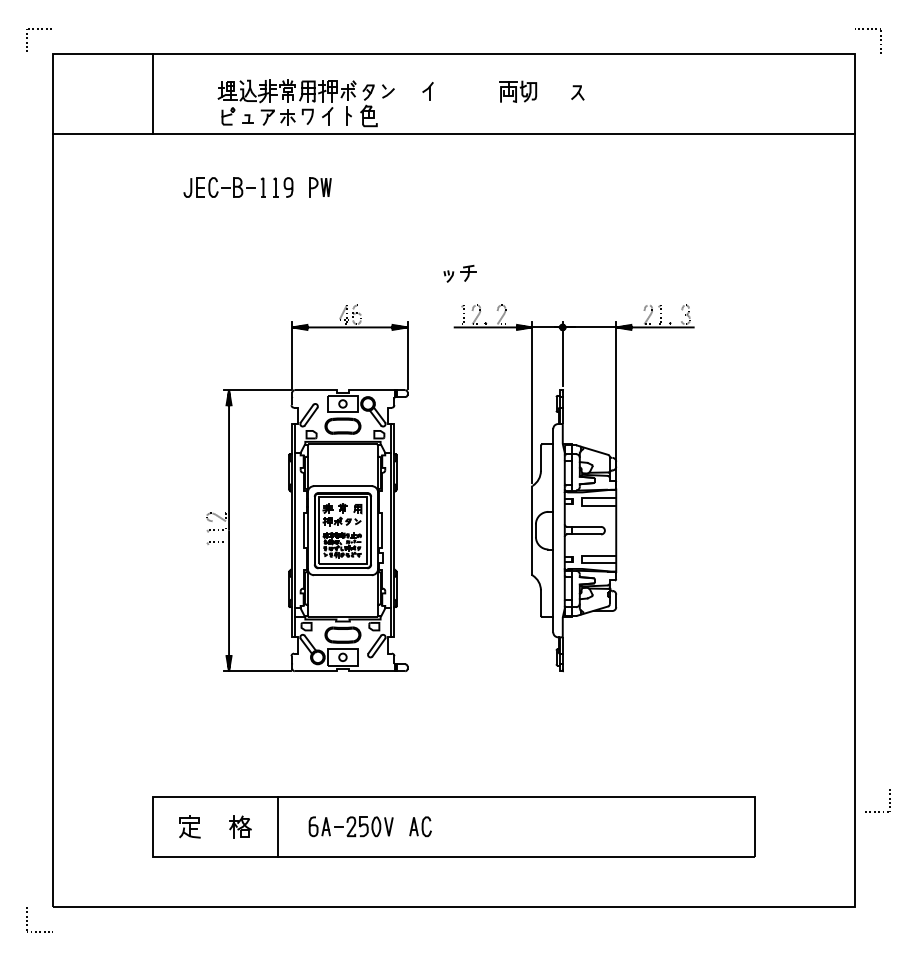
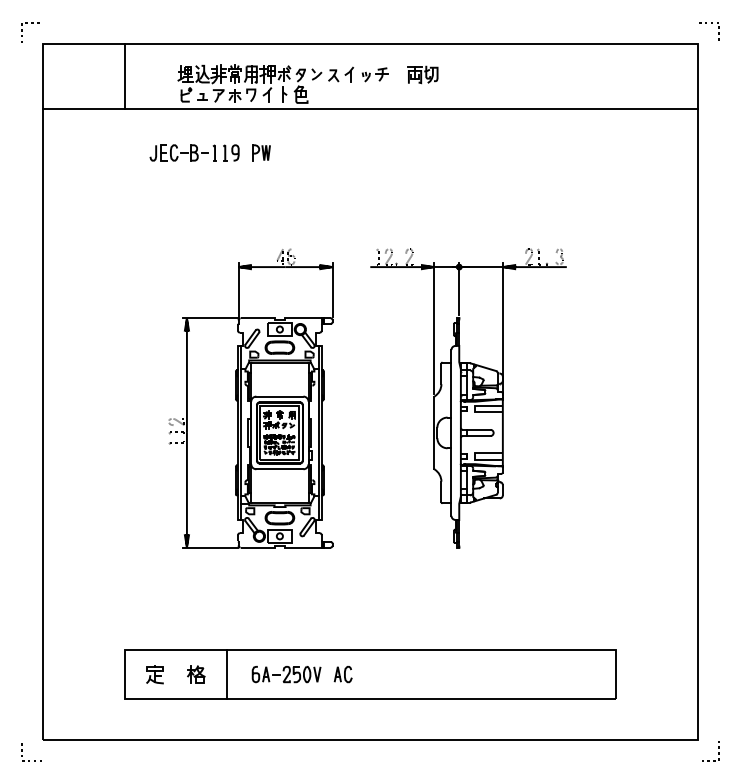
part: (577, 92) -> (333, 75), moved
part: (459, 273) -> (374, 74), moved
line: (878, 811) -> (709, 759), moved

